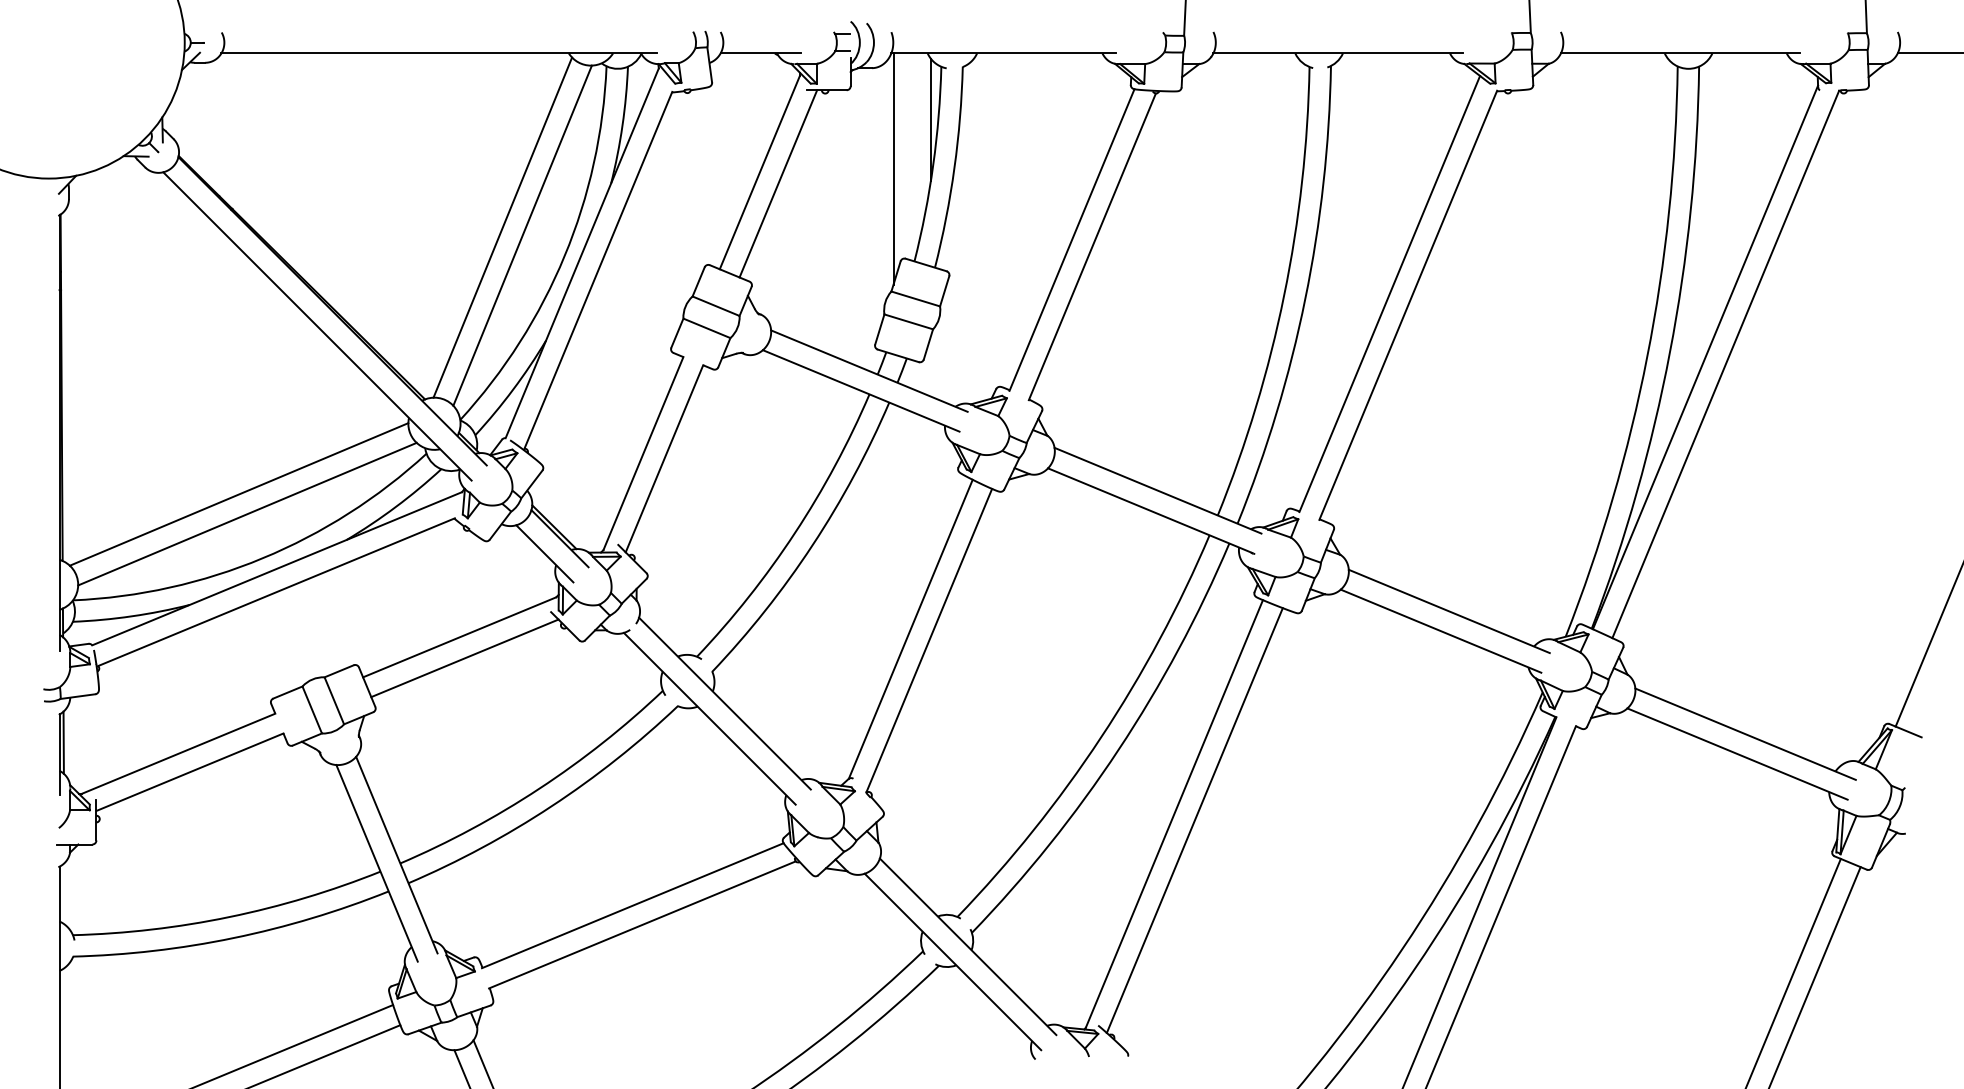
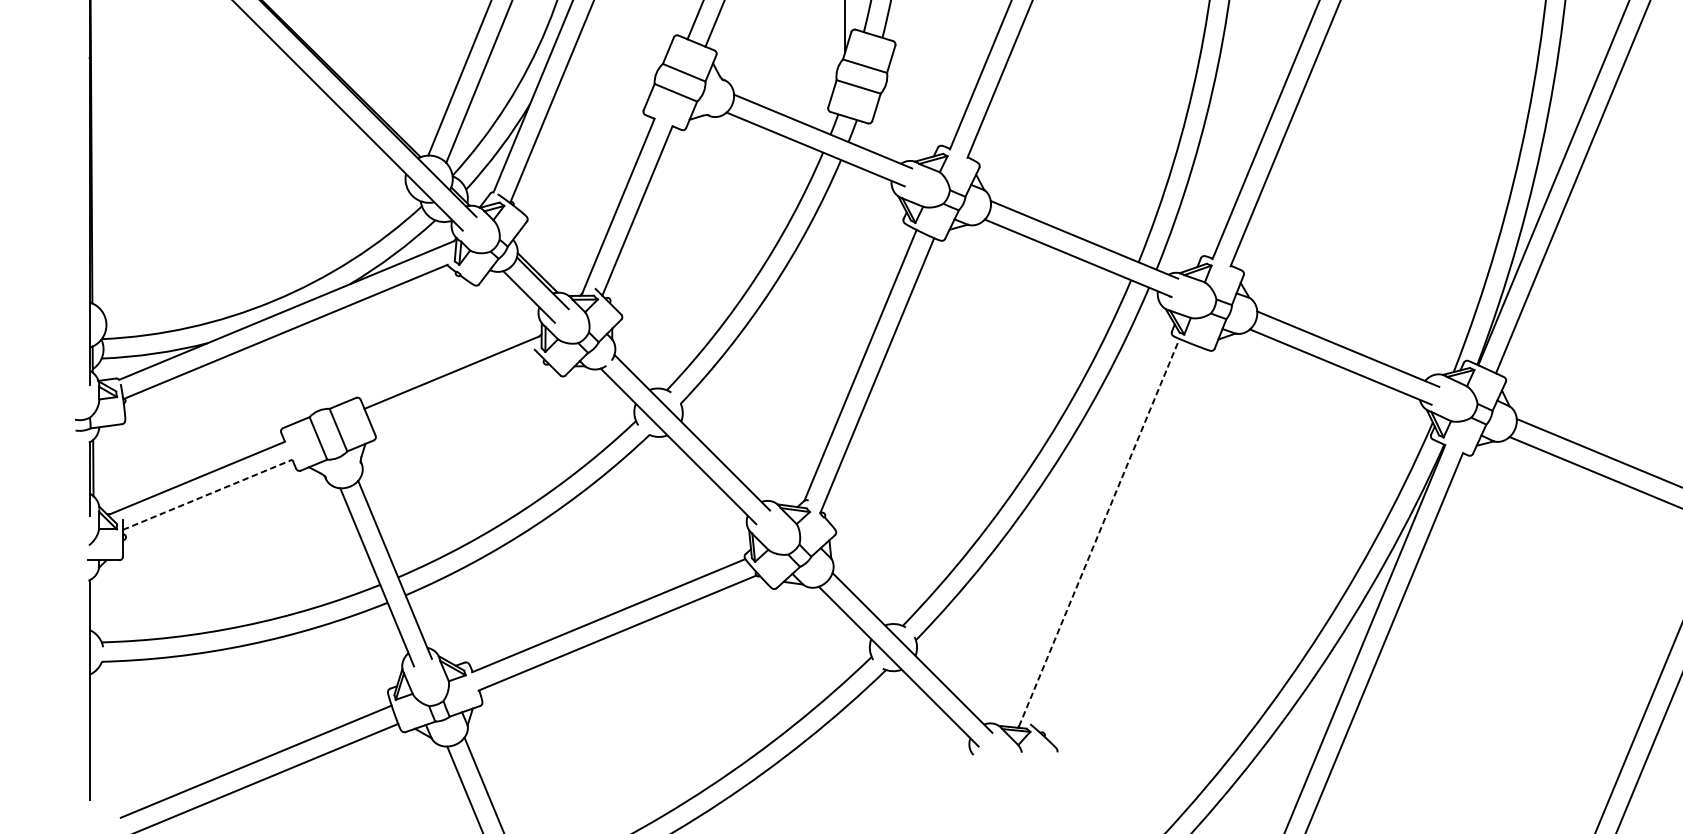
line: (238, 494) -> (251, 243), removed
line: (247, 513) -> (259, 260), removed
line: (464, 658) -> (456, 391), removed
line: (190, 772) -> (208, 495), solid -> dashed
line: (1174, 814) -> (1099, 533), solid -> dashed
line: (1194, 820) -> (1117, 538), removed

